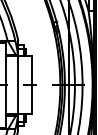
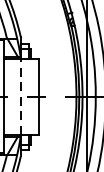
line: (18, 85) -> (21, 97), solid -> dashed

